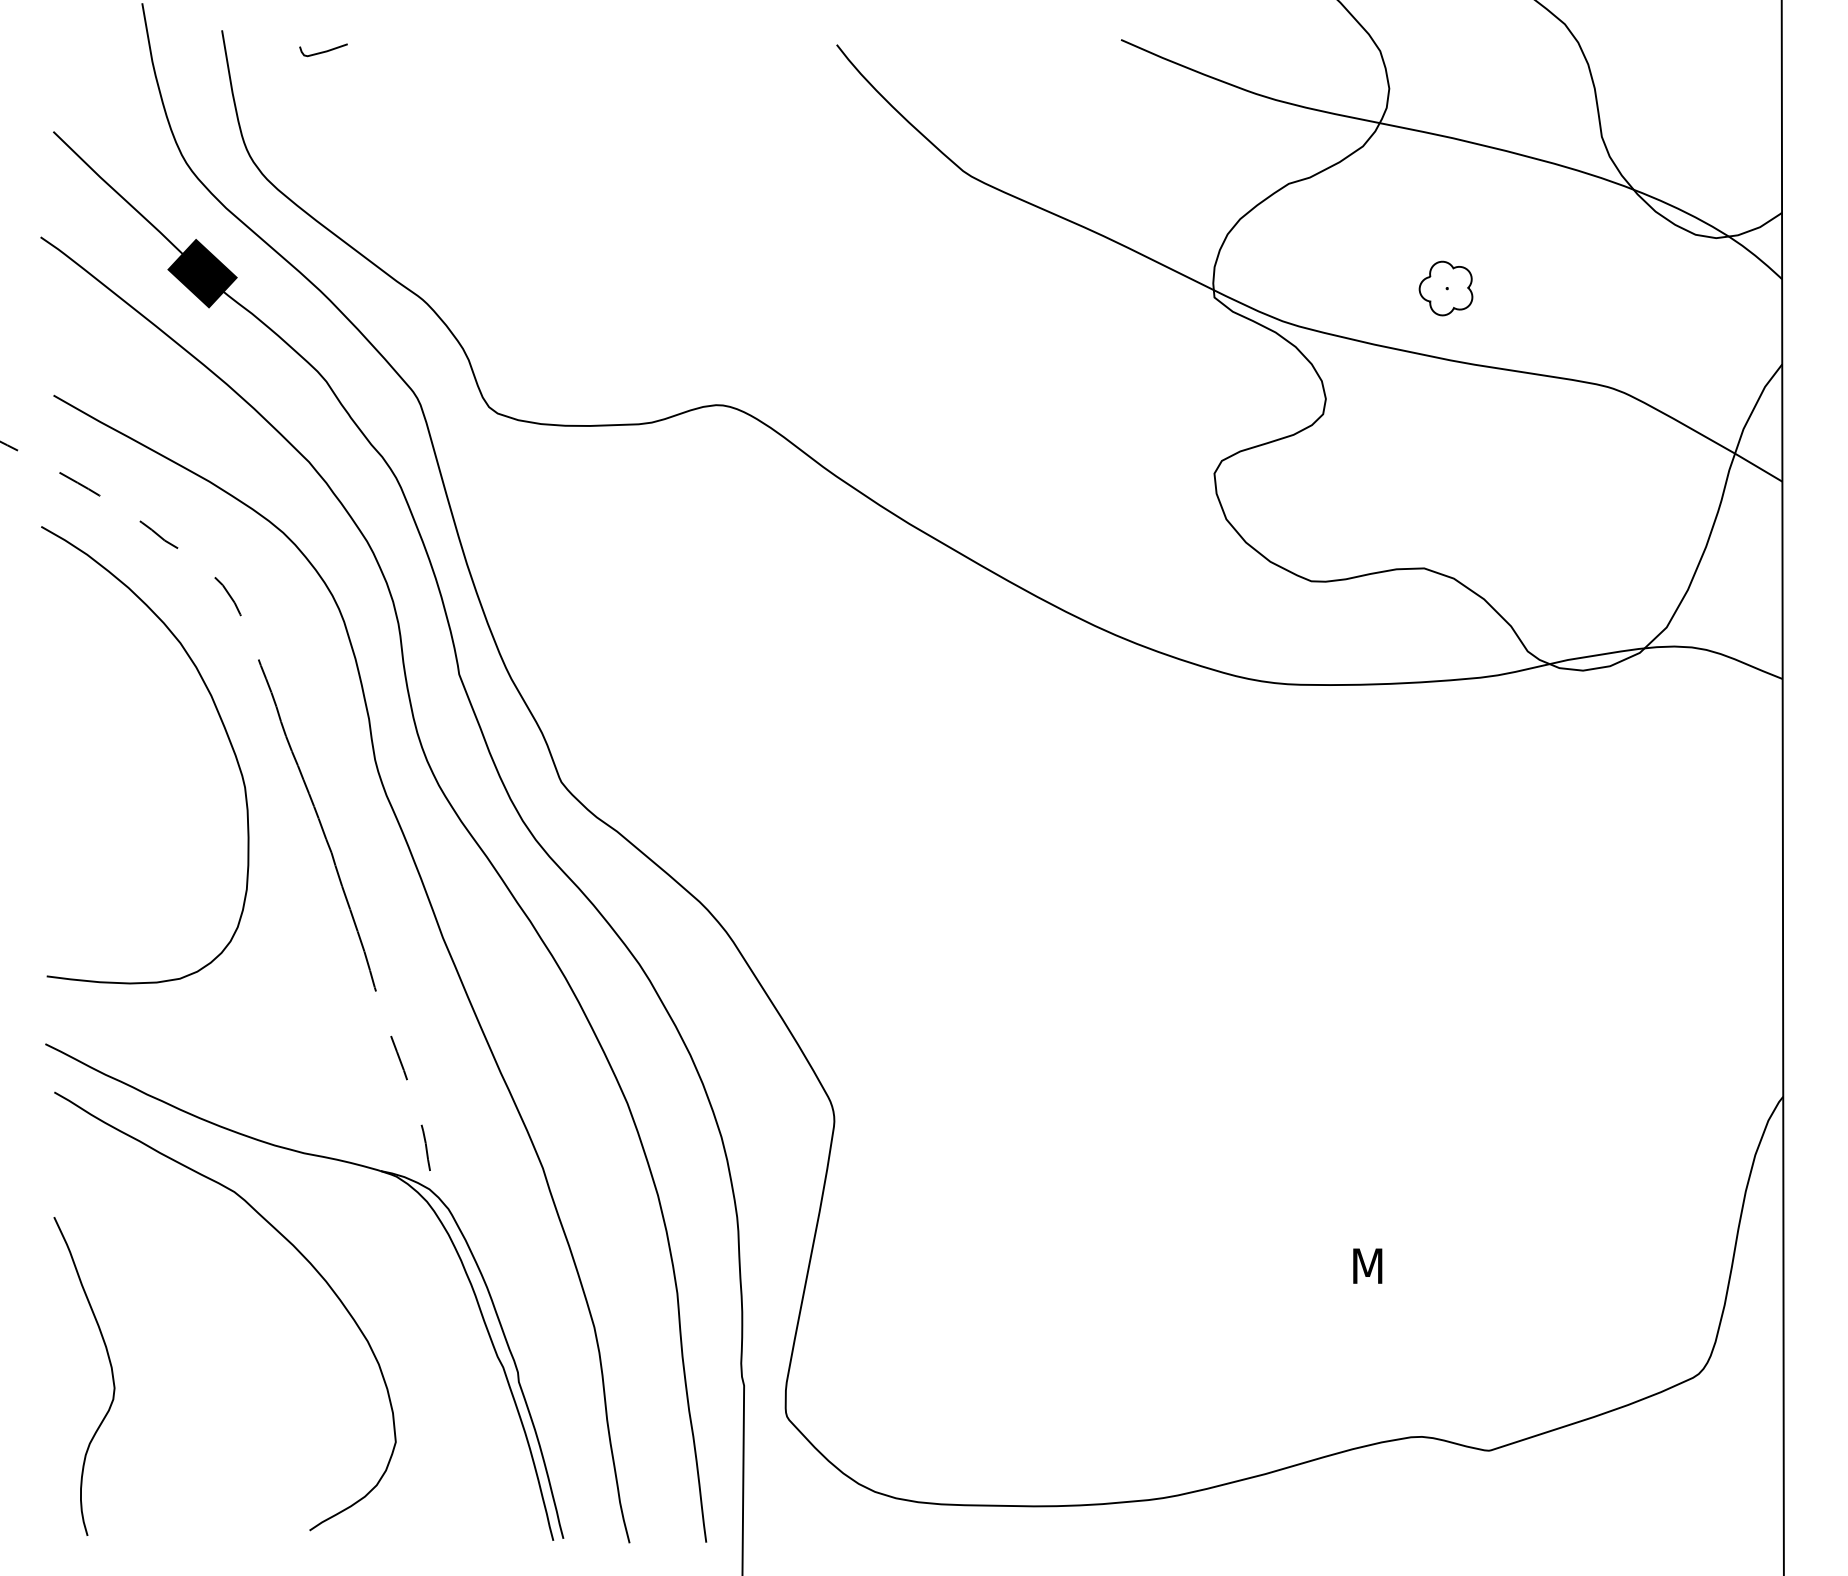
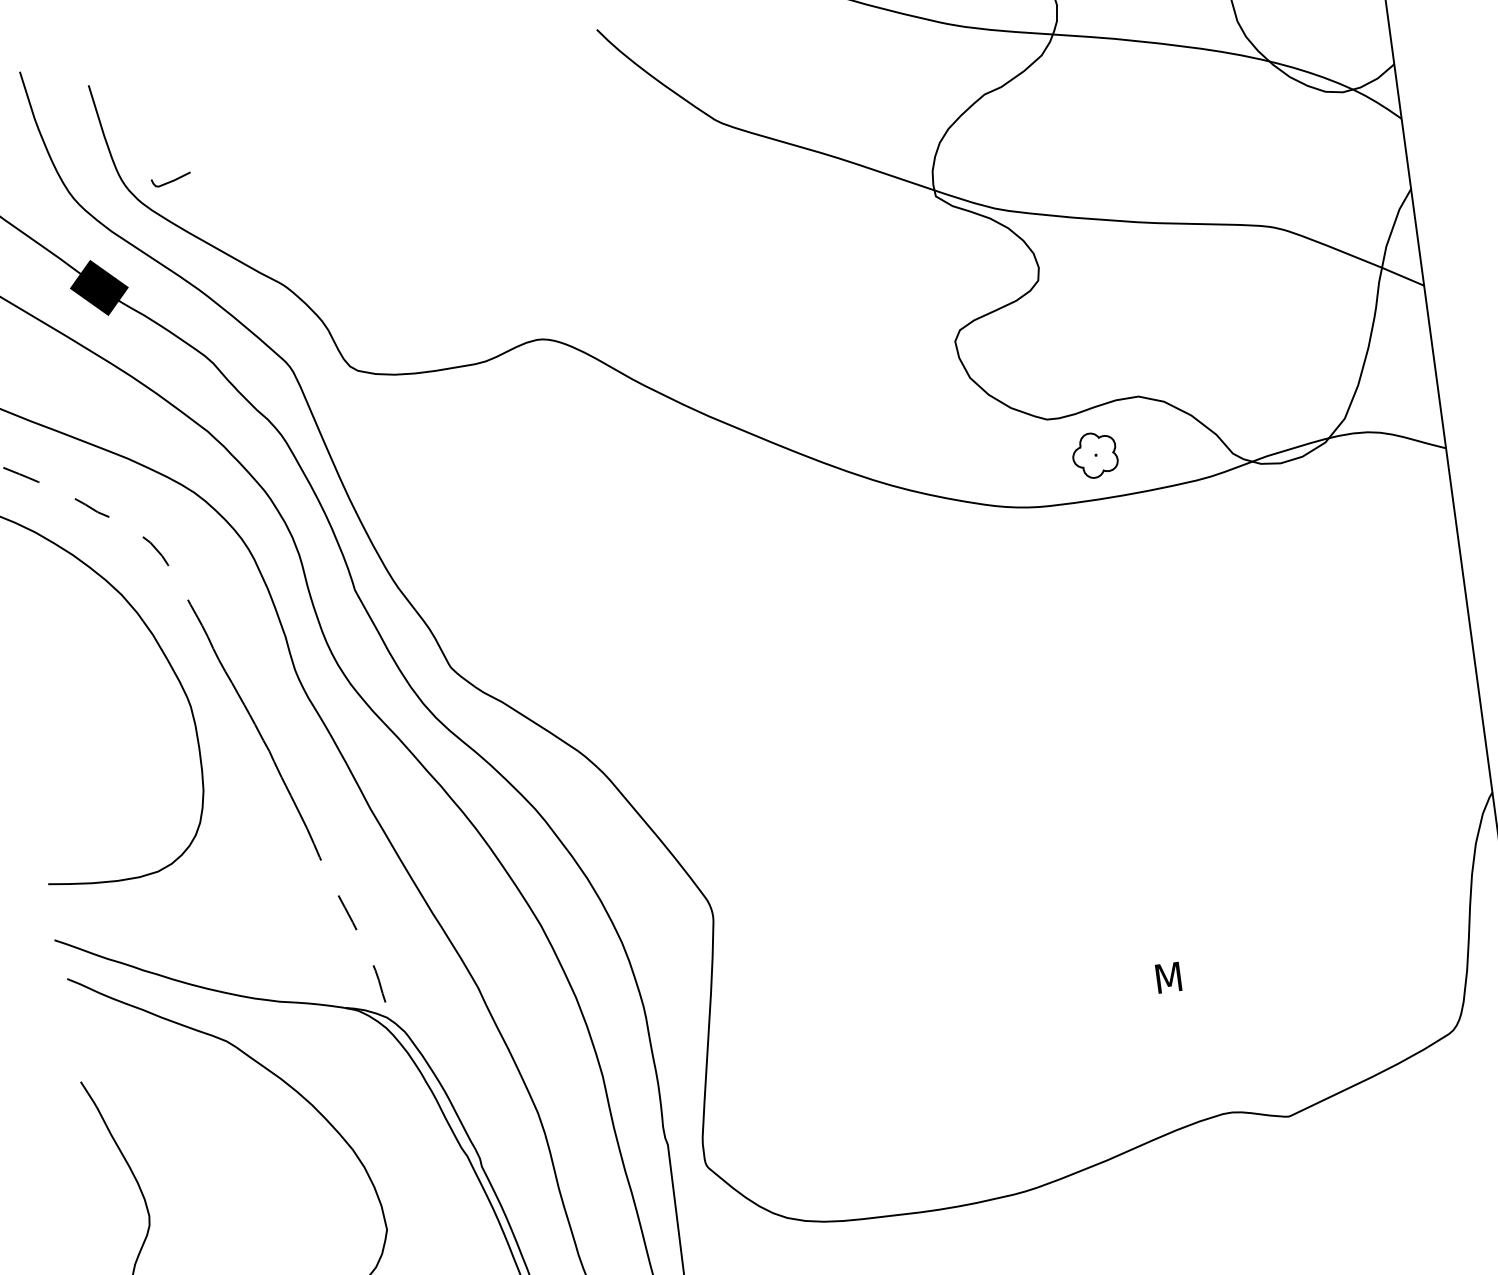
curve: (323, 51) -> (171, 180), moved
part: (1445, 288) -> (1094, 455), moved

